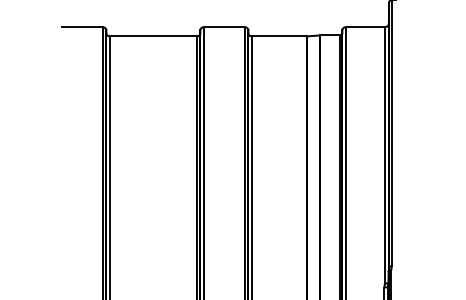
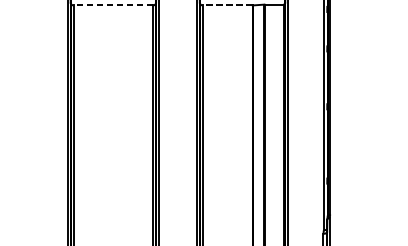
line: (153, 36) -> (113, 5), solid -> dashed
line: (278, 36) -> (227, 5), solid -> dashed

